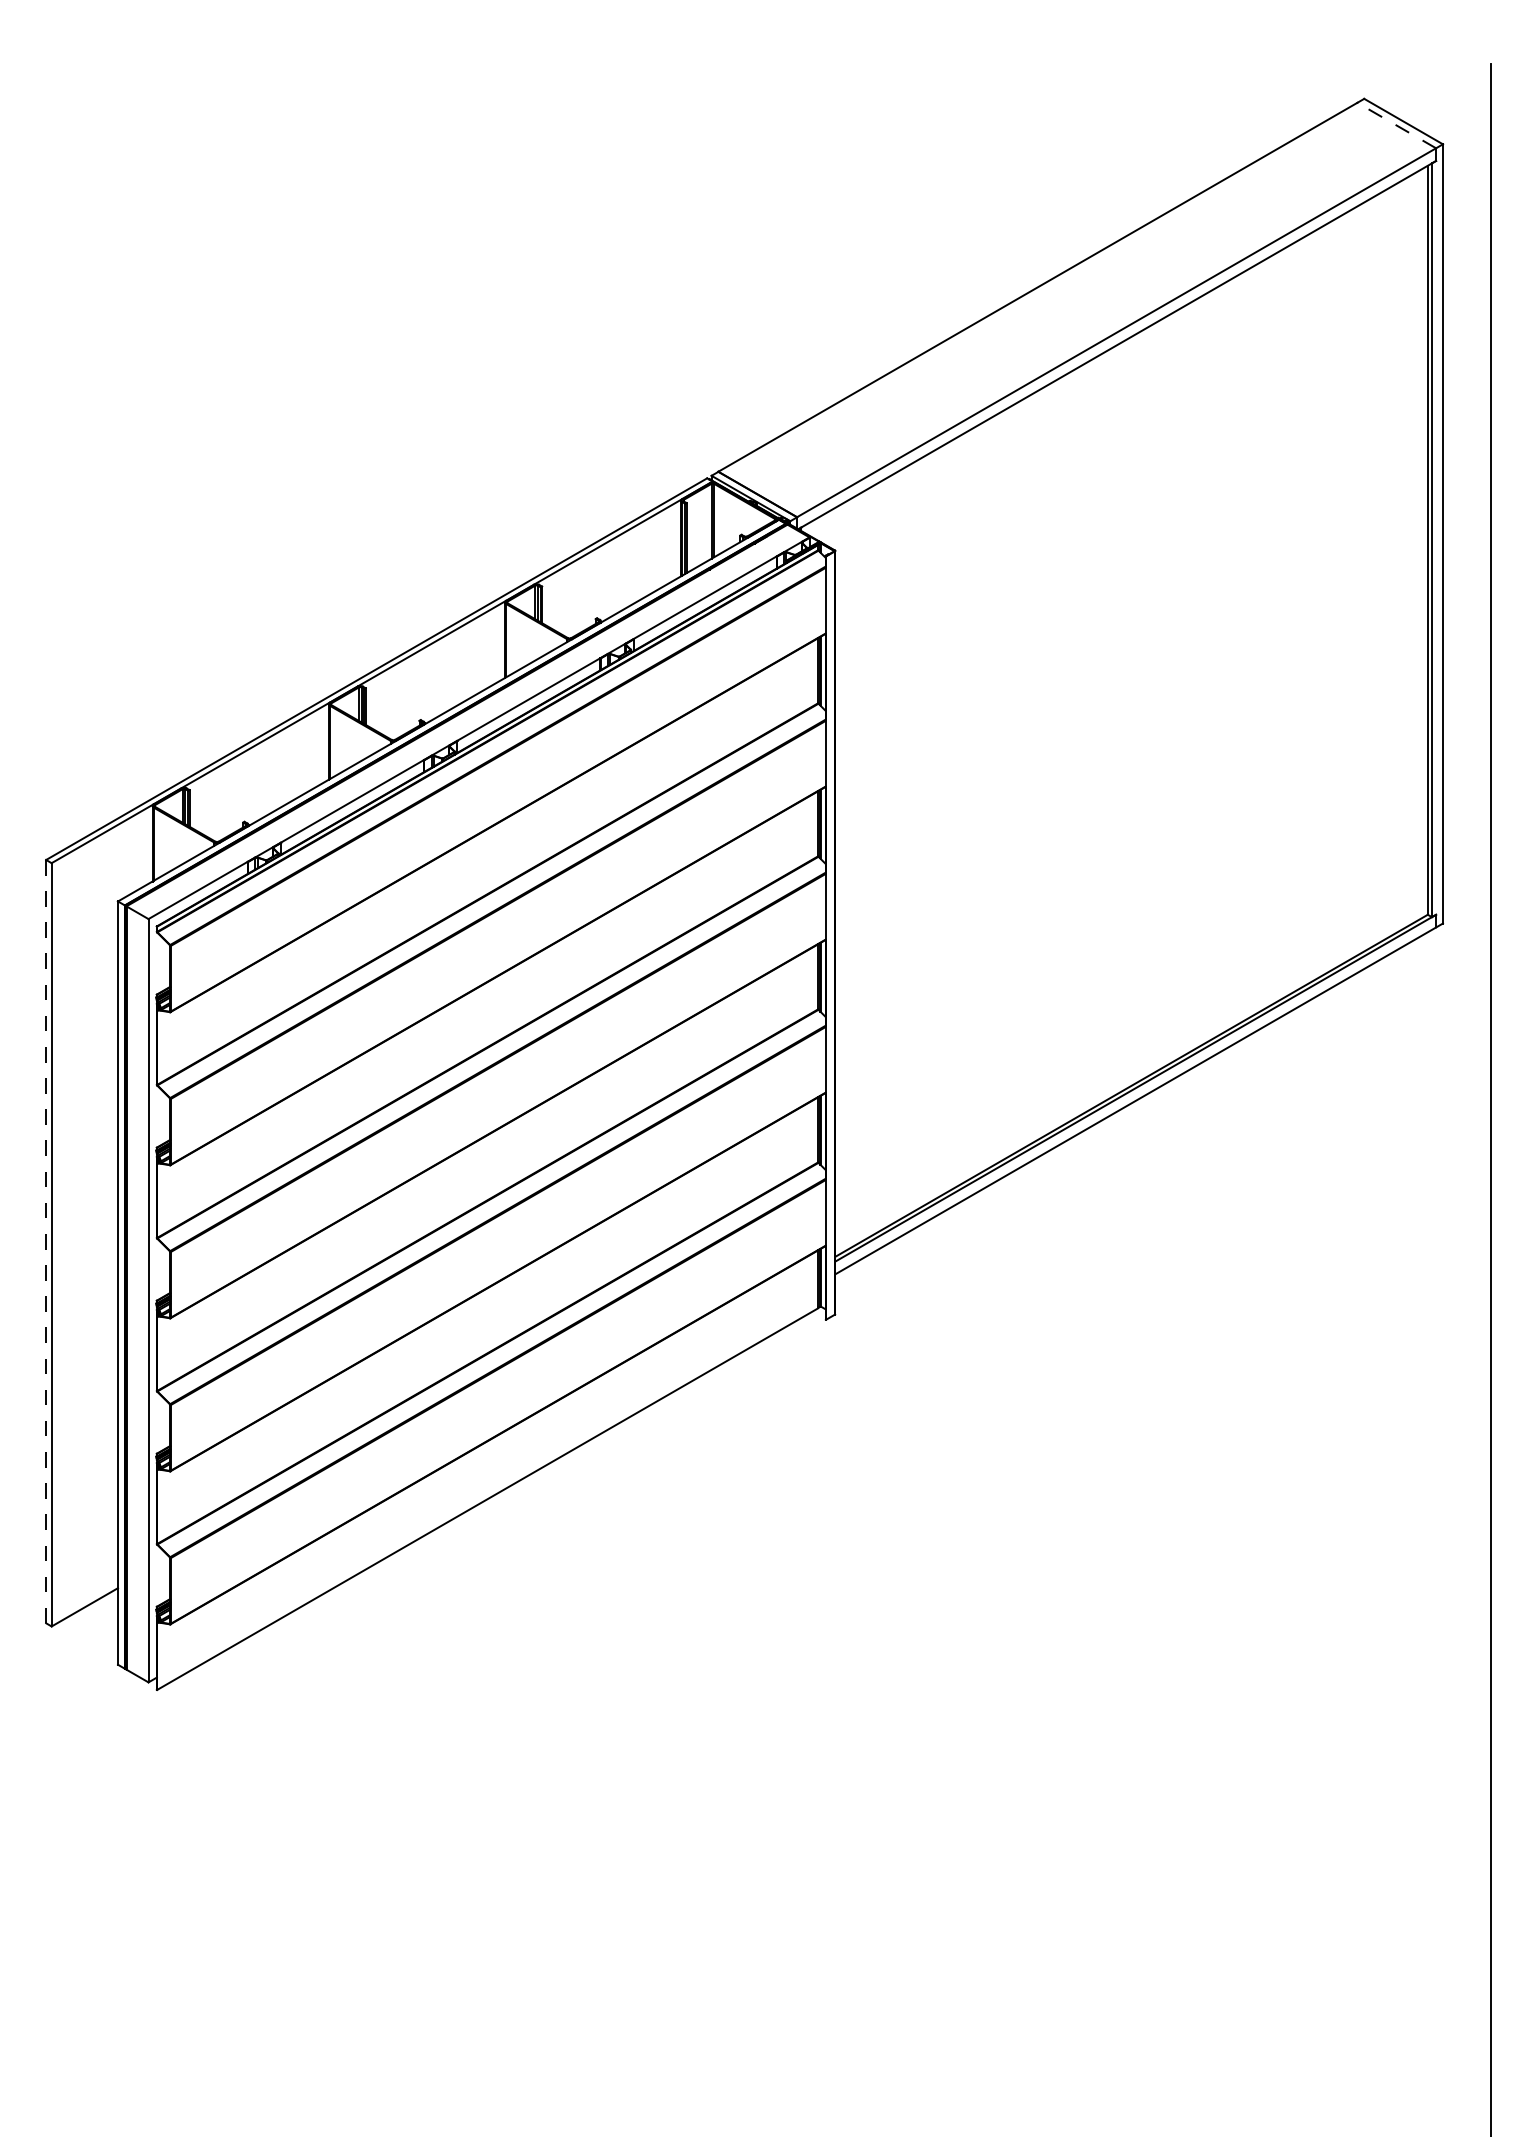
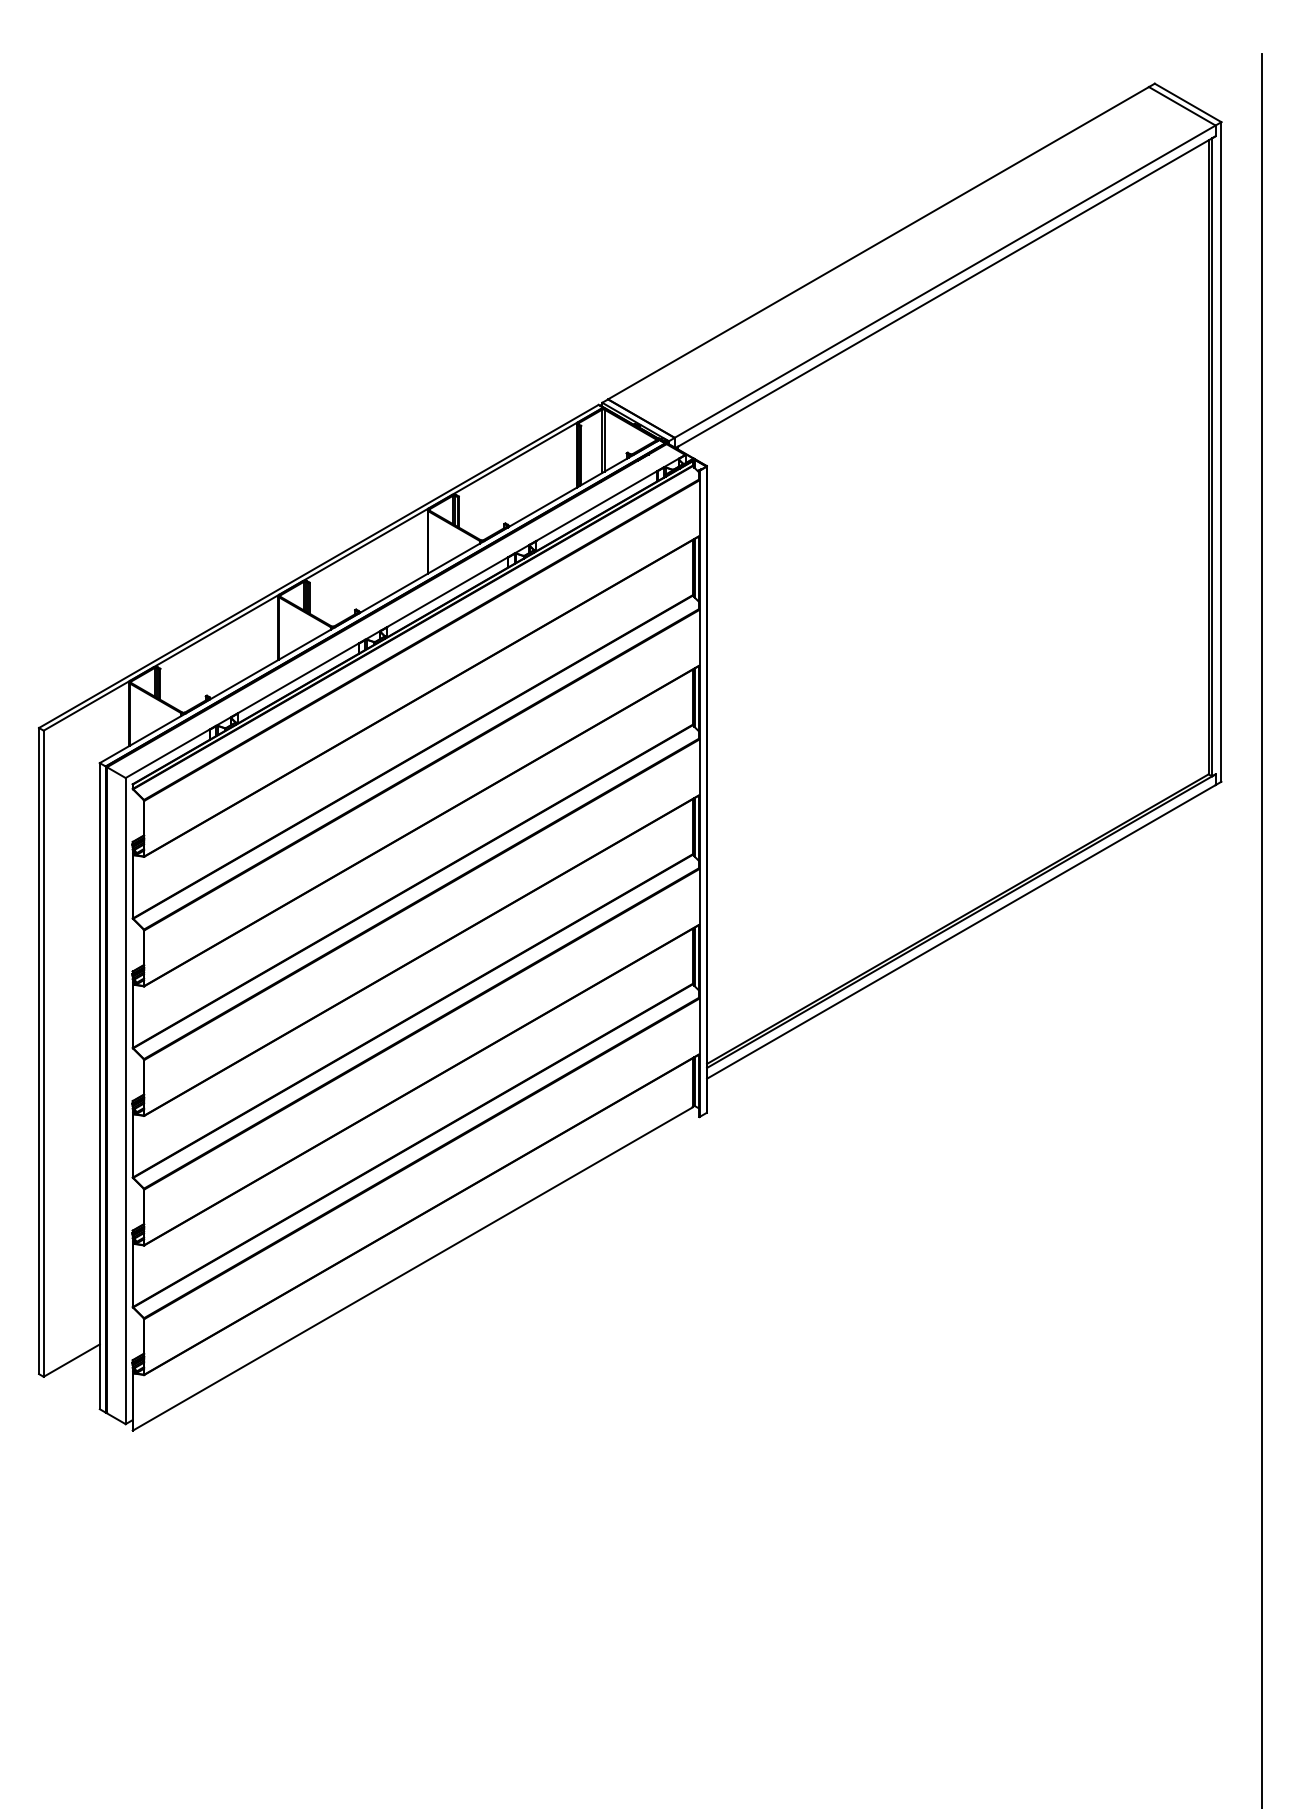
line: (1396, 125) -> (1182, 106), dashed -> solid
line: (46, 1241) -> (39, 1050), dashed -> solid

